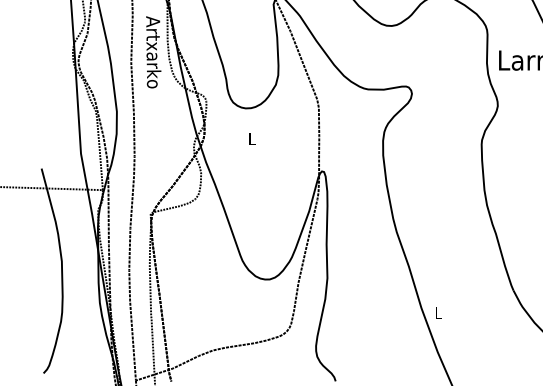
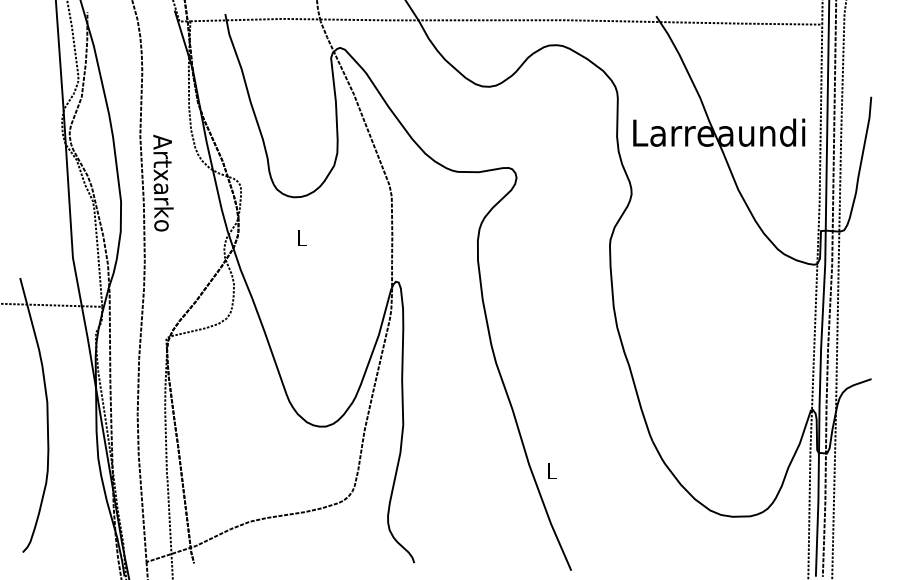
text: (153, 51) -> (163, 182), moved

